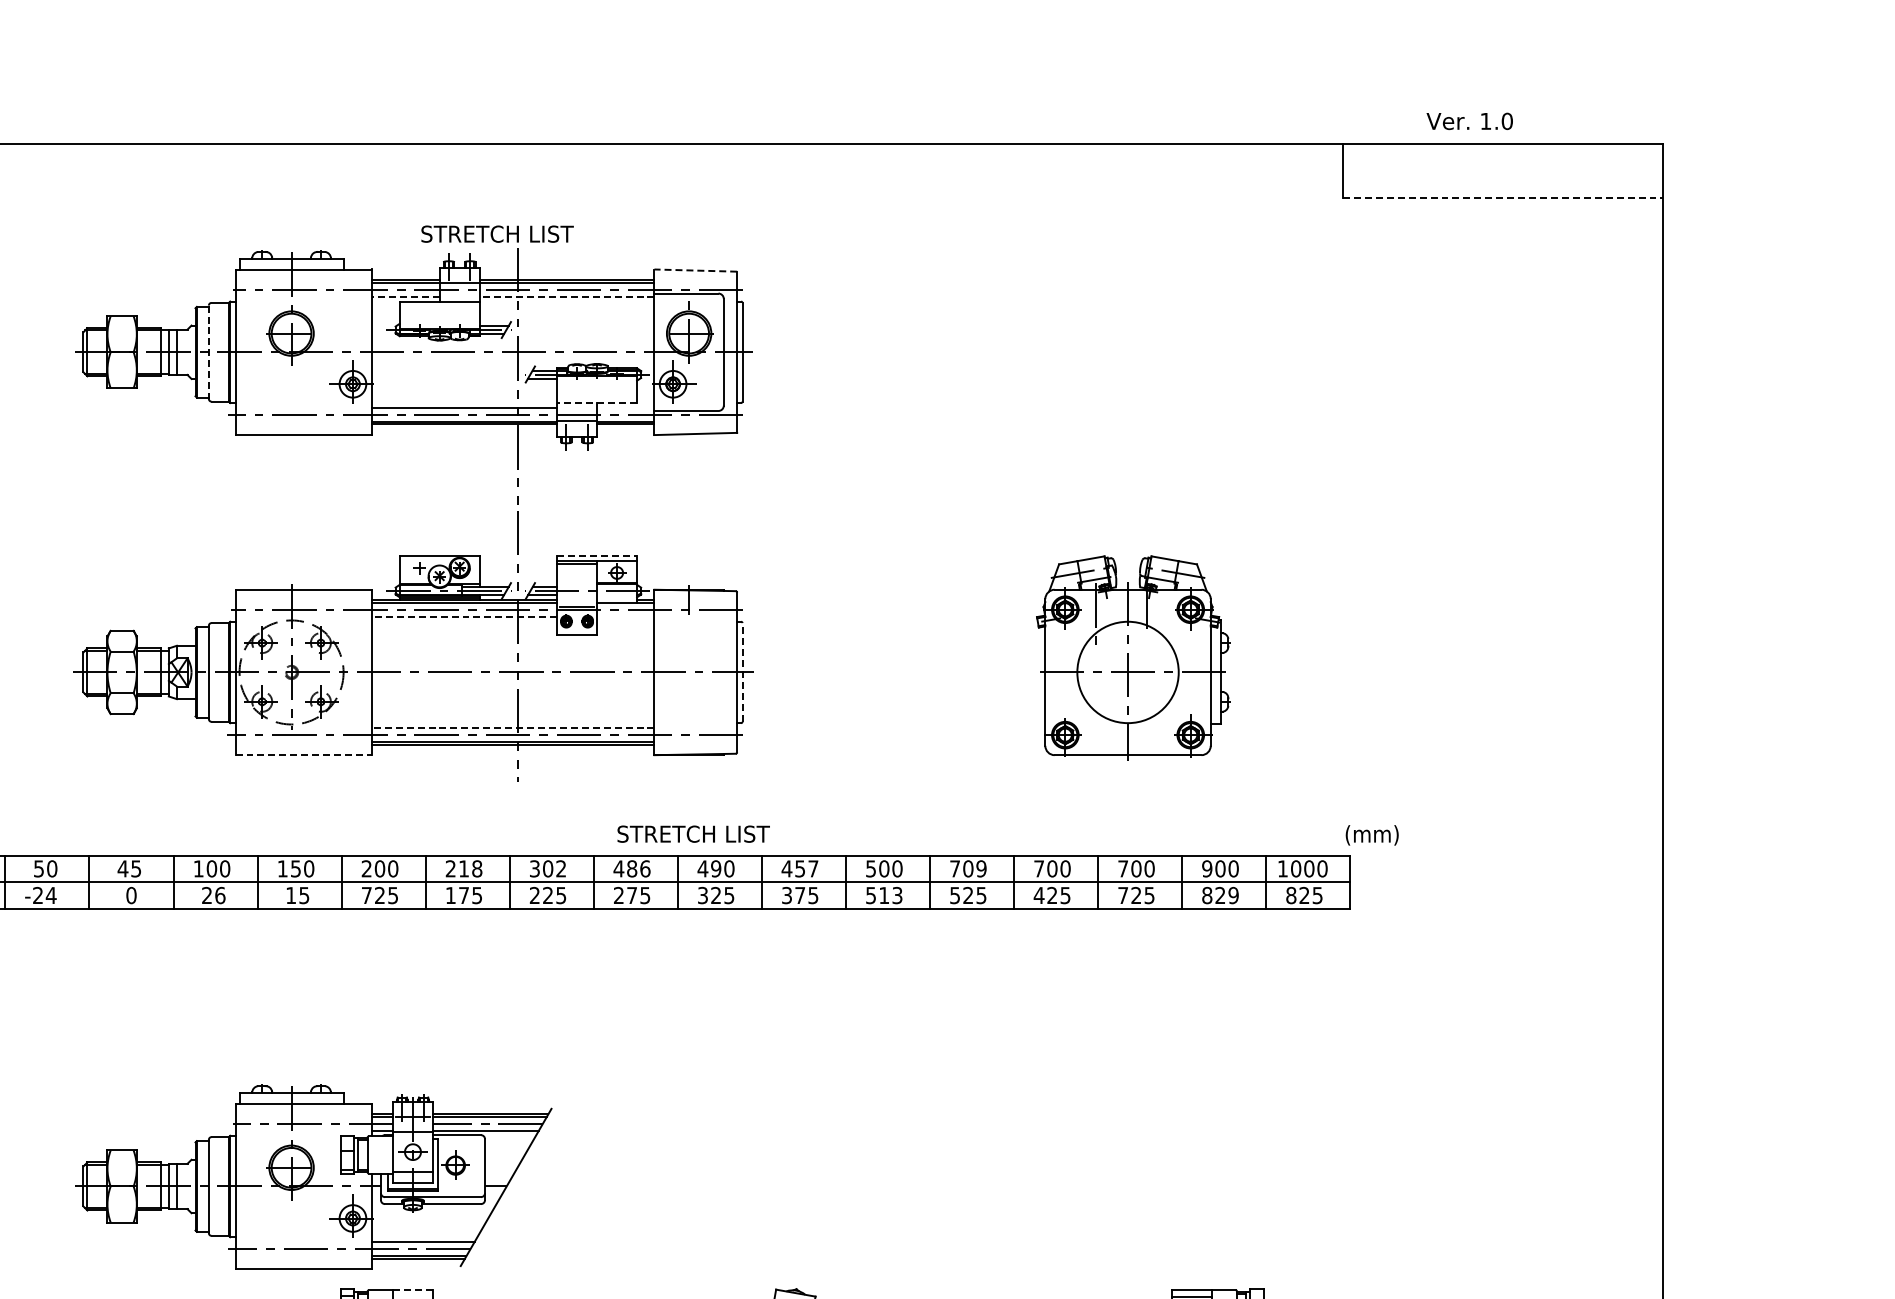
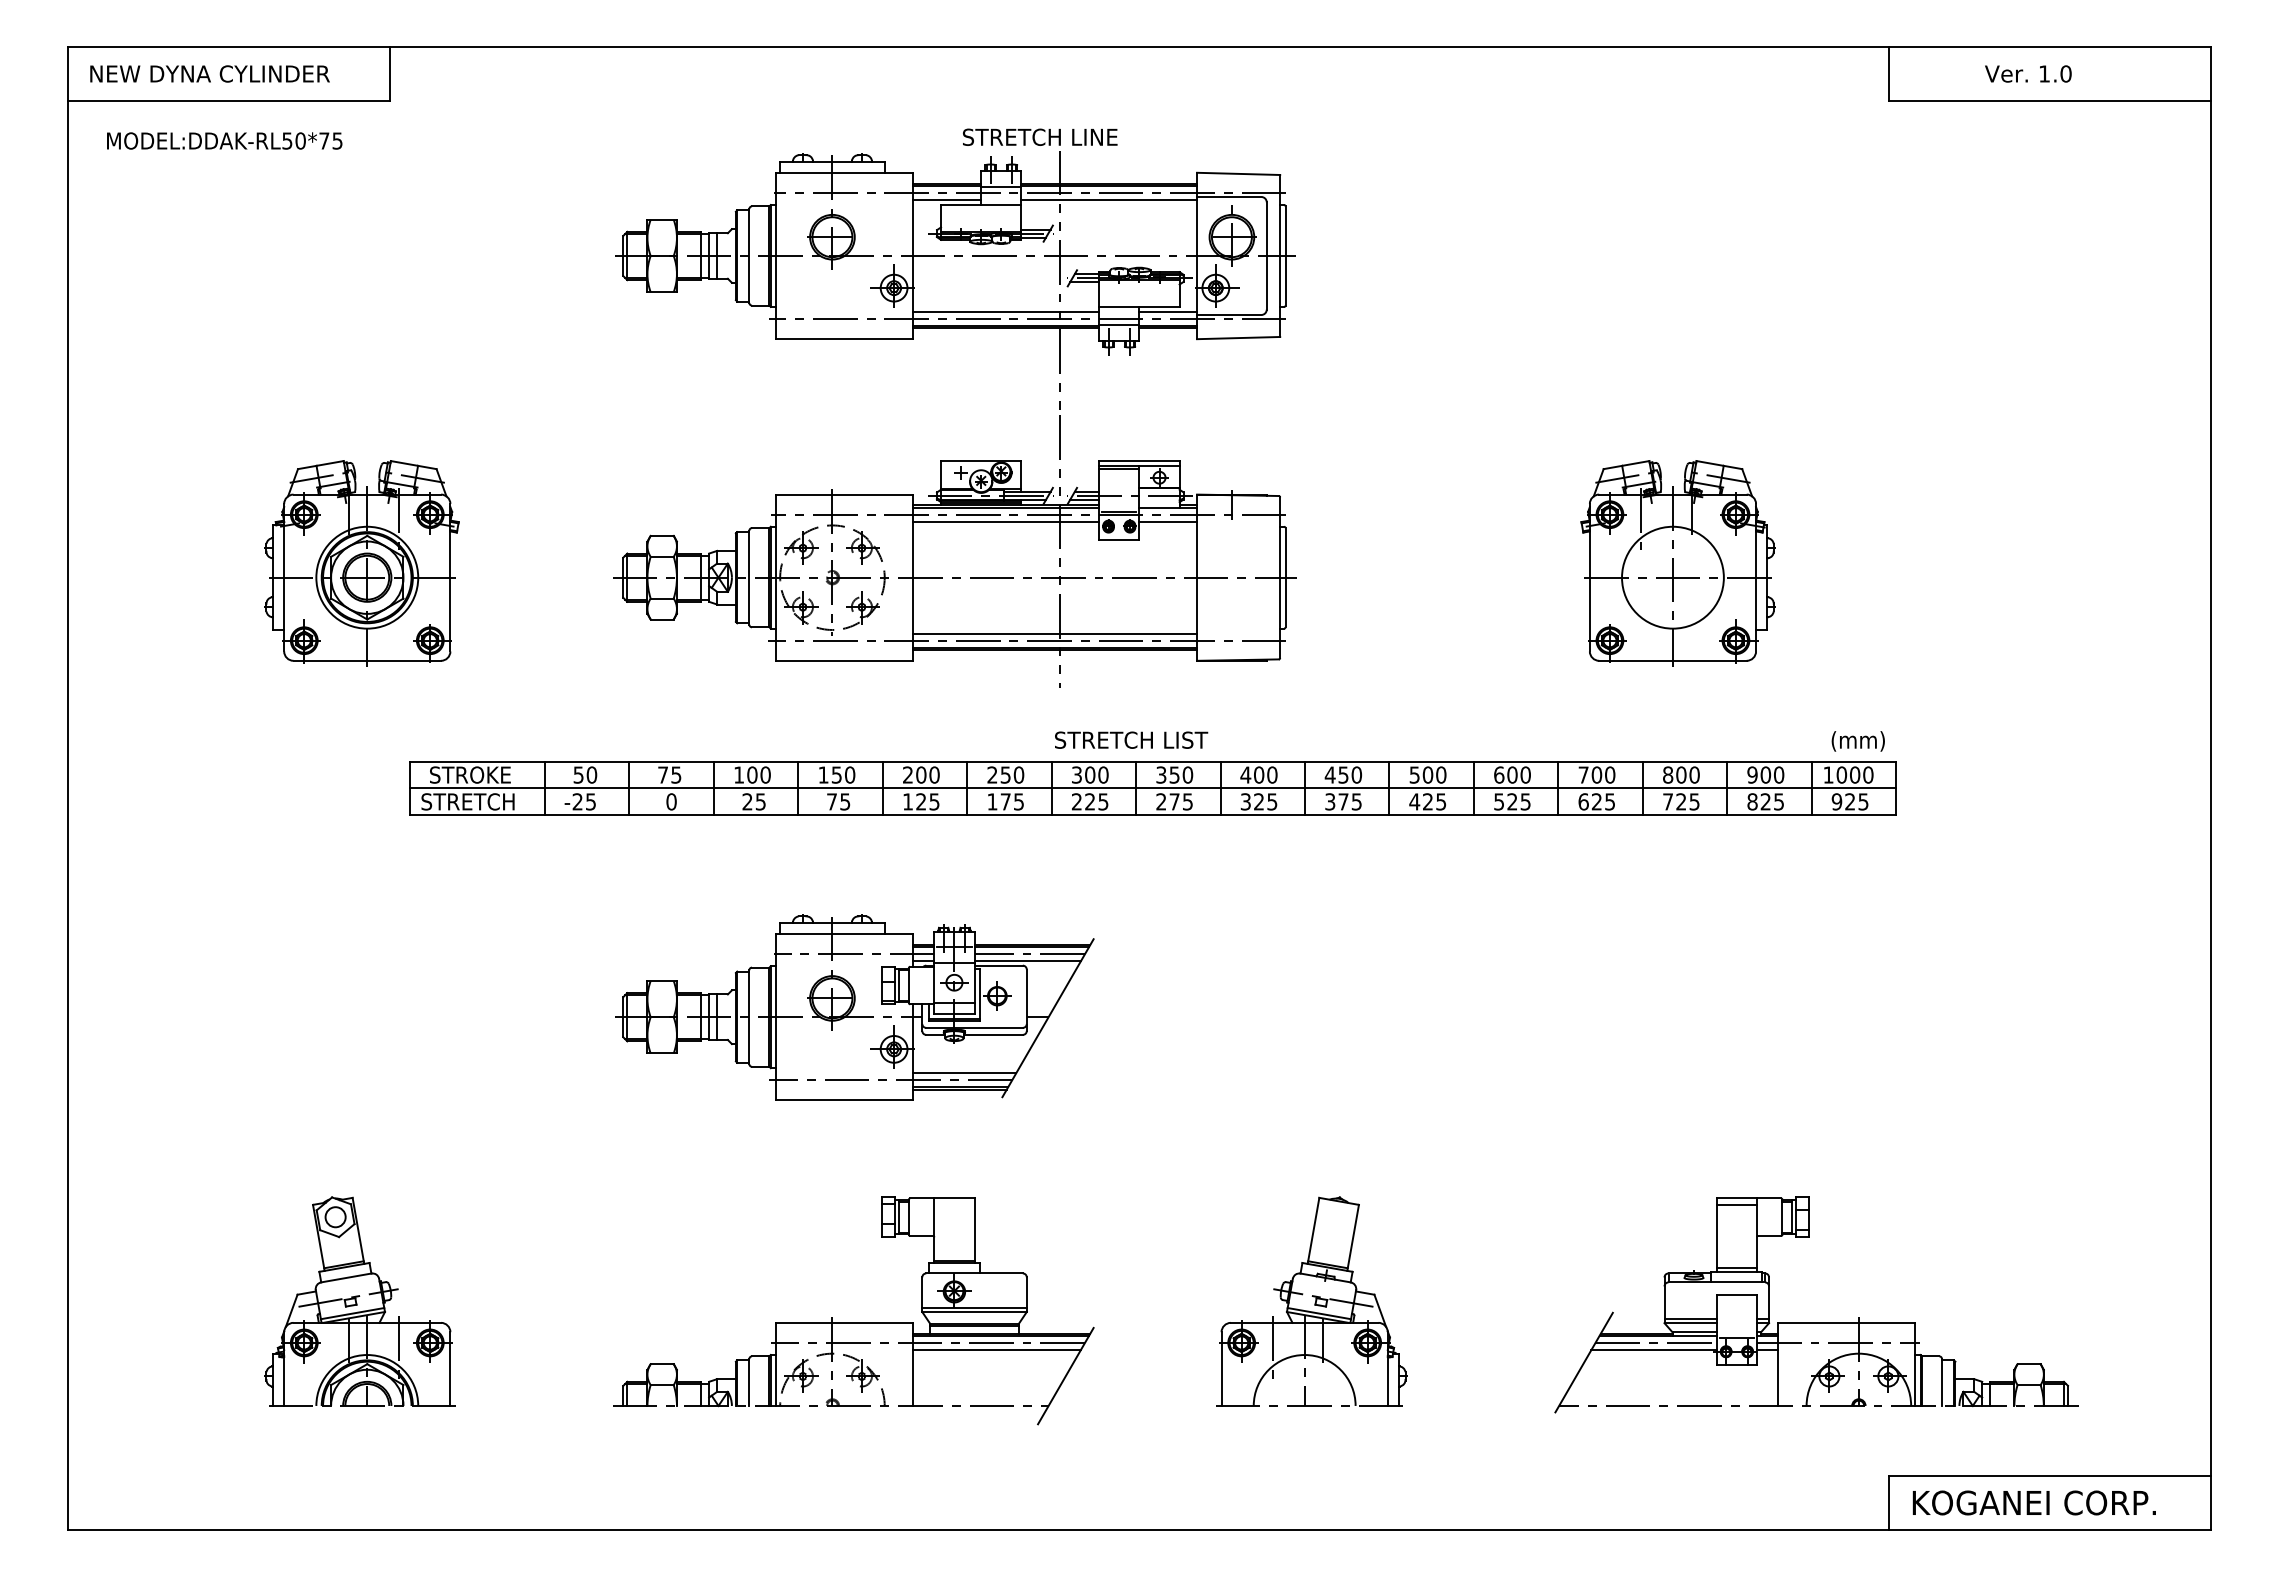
text: (1469, 120) -> (2028, 73), moved
line: (1502, 197) -> (2049, 100), dashed -> solid
text: (561, 233) -> (1103, 136), STRETCH LIST -> STRETCH LINE
line: (695, 270) -> (1238, 173), dashed -> solid
line: (405, 297) -> (946, 200), dashed -> solid
line: (567, 297) -> (1109, 200), dashed -> solid
line: (209, 351) -> (749, 255), dashed -> solid
line: (596, 402) -> (1138, 306), dashed -> solid
line: (626, 407) -> (1168, 311), added
line: (597, 556) -> (1139, 461), dashed -> solid
line: (463, 616) -> (1005, 521), dashed -> solid
line: (626, 616) -> (1168, 521), added
line: (742, 672) -> (1285, 577), dashed -> solid
line: (512, 727) -> (1054, 633), dashed -> solid
line: (304, 754) -> (845, 660), dashed -> solid
text: (693, 833) -> (1131, 739), moved
text: (1371, 835) -> (1857, 741), moved
text: (122, 868) -> (662, 774), 45 -> 75
text: (470, 868) -> (1012, 774), 218 -> 250
text: (561, 868) -> (1103, 774), 302 -> 300
text: (631, 868) -> (1174, 774), 486 -> 350
text: (715, 868) -> (1258, 774), 490 -> 400
text: (813, 868) -> (1356, 774), 457 -> 450
text: (968, 868) -> (1512, 774), 709 -> 600
text: (1123, 868) -> (1668, 774), 700 -> 800
text: (50, 895) -> (590, 801), -24 -> -25
text: (219, 895) -> (760, 801), 26 -> 25
text: (290, 895) -> (831, 801), 15 -> 75
text: (366, 895) -> (907, 801), 725 -> 125
text: (883, 895) -> (1427, 801), 513 -> 425
text: (1039, 895) -> (1583, 801), 425 -> 625
text: (1233, 895) -> (1778, 801), 829 -> 825
text: (1290, 895) -> (1836, 801), 825 -> 925
part: (313, 1176) -> (854, 1007), moved
line: (413, 1289) -> (954, 1197), dashed -> solid

